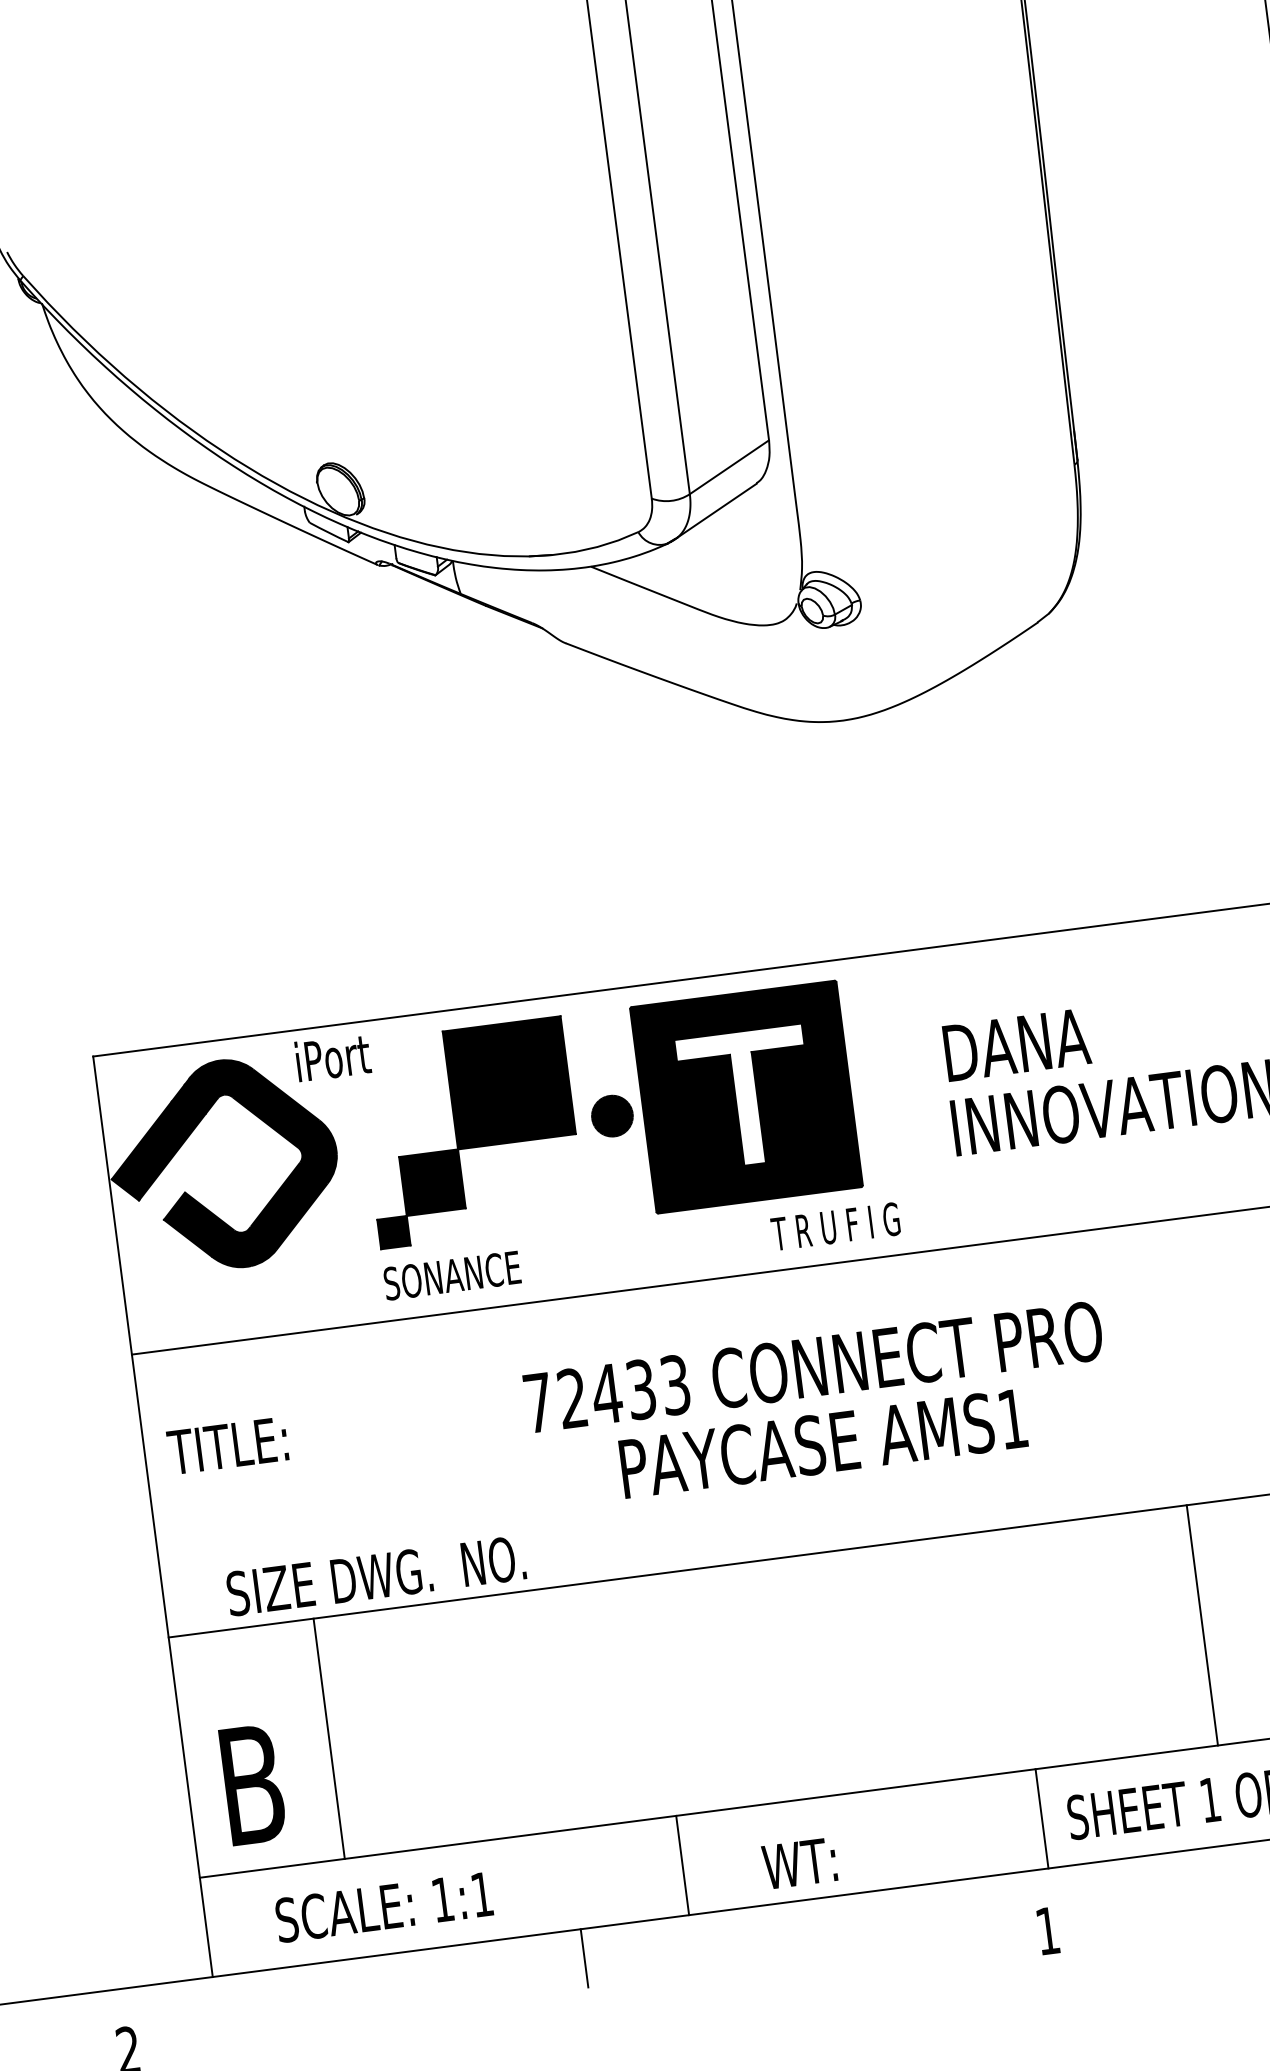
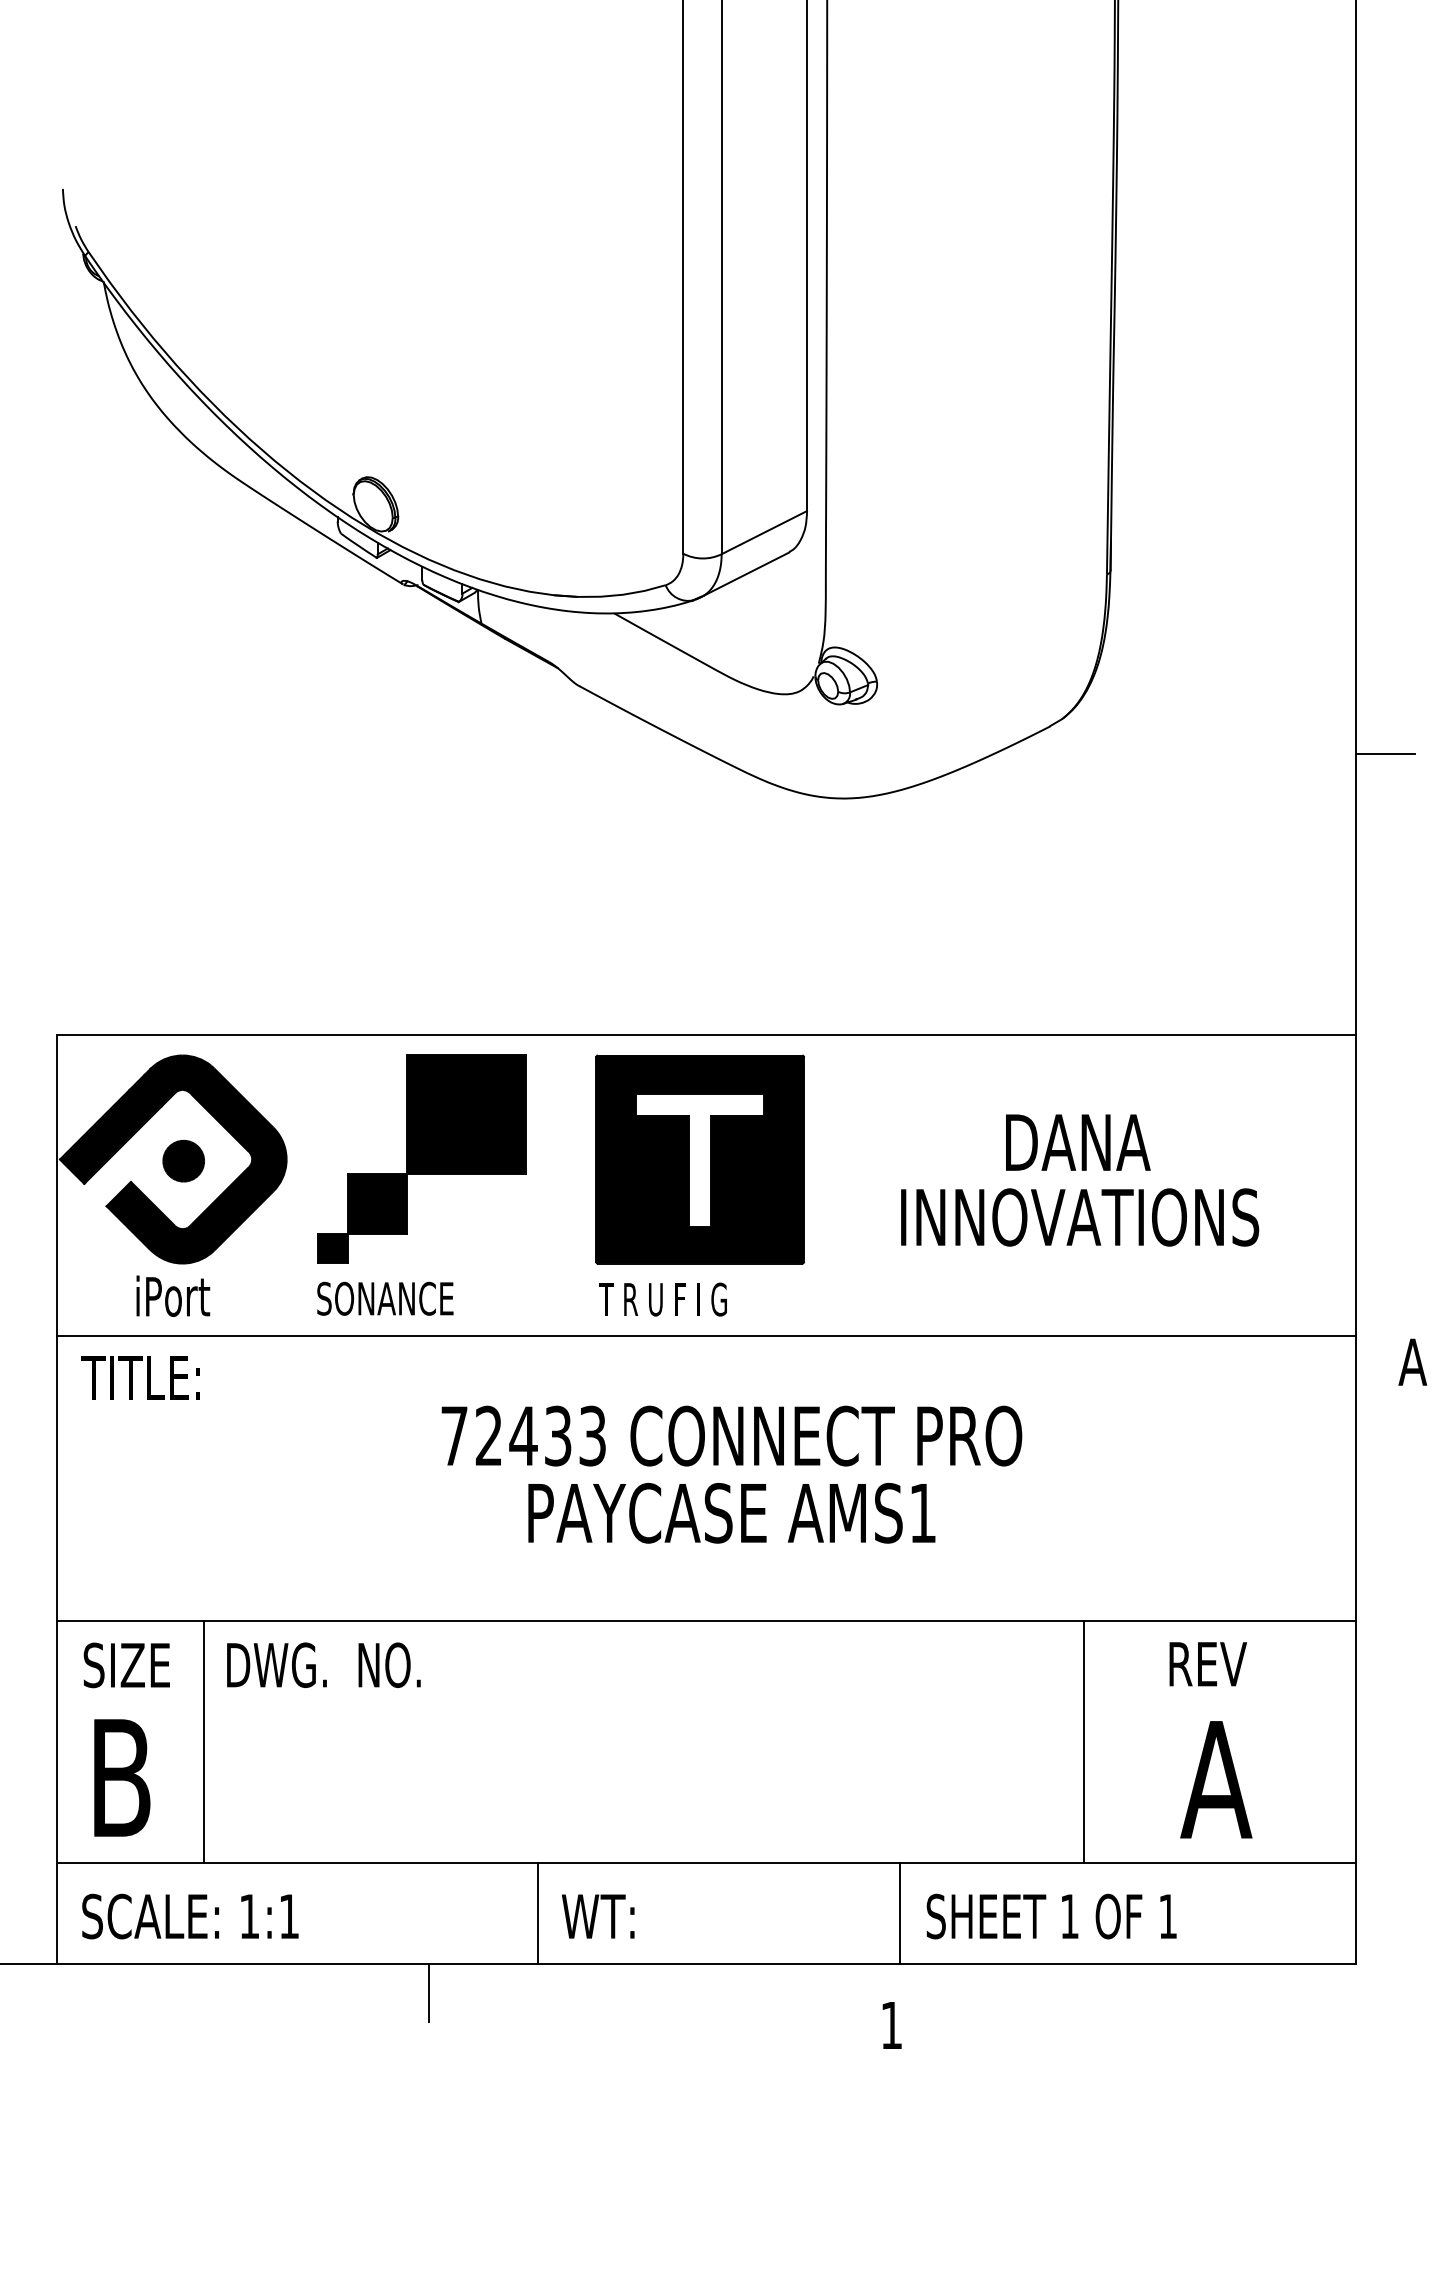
text: (1017, 1044) -> (1078, 1142), moved
text: (333, 1056) -> (173, 1295), moved
part: (612, 1116) -> (183, 1161), moved
text: (835, 1226) -> (662, 1299), moved
text: (227, 1445) -> (140, 1377), moved
text: (428, 1568) -> (323, 1664), moved
text: (270, 1589) -> (126, 1665), moved
text: (799, 1863) -> (598, 1916), moved
text: (384, 1907) -> (190, 1916), moved

